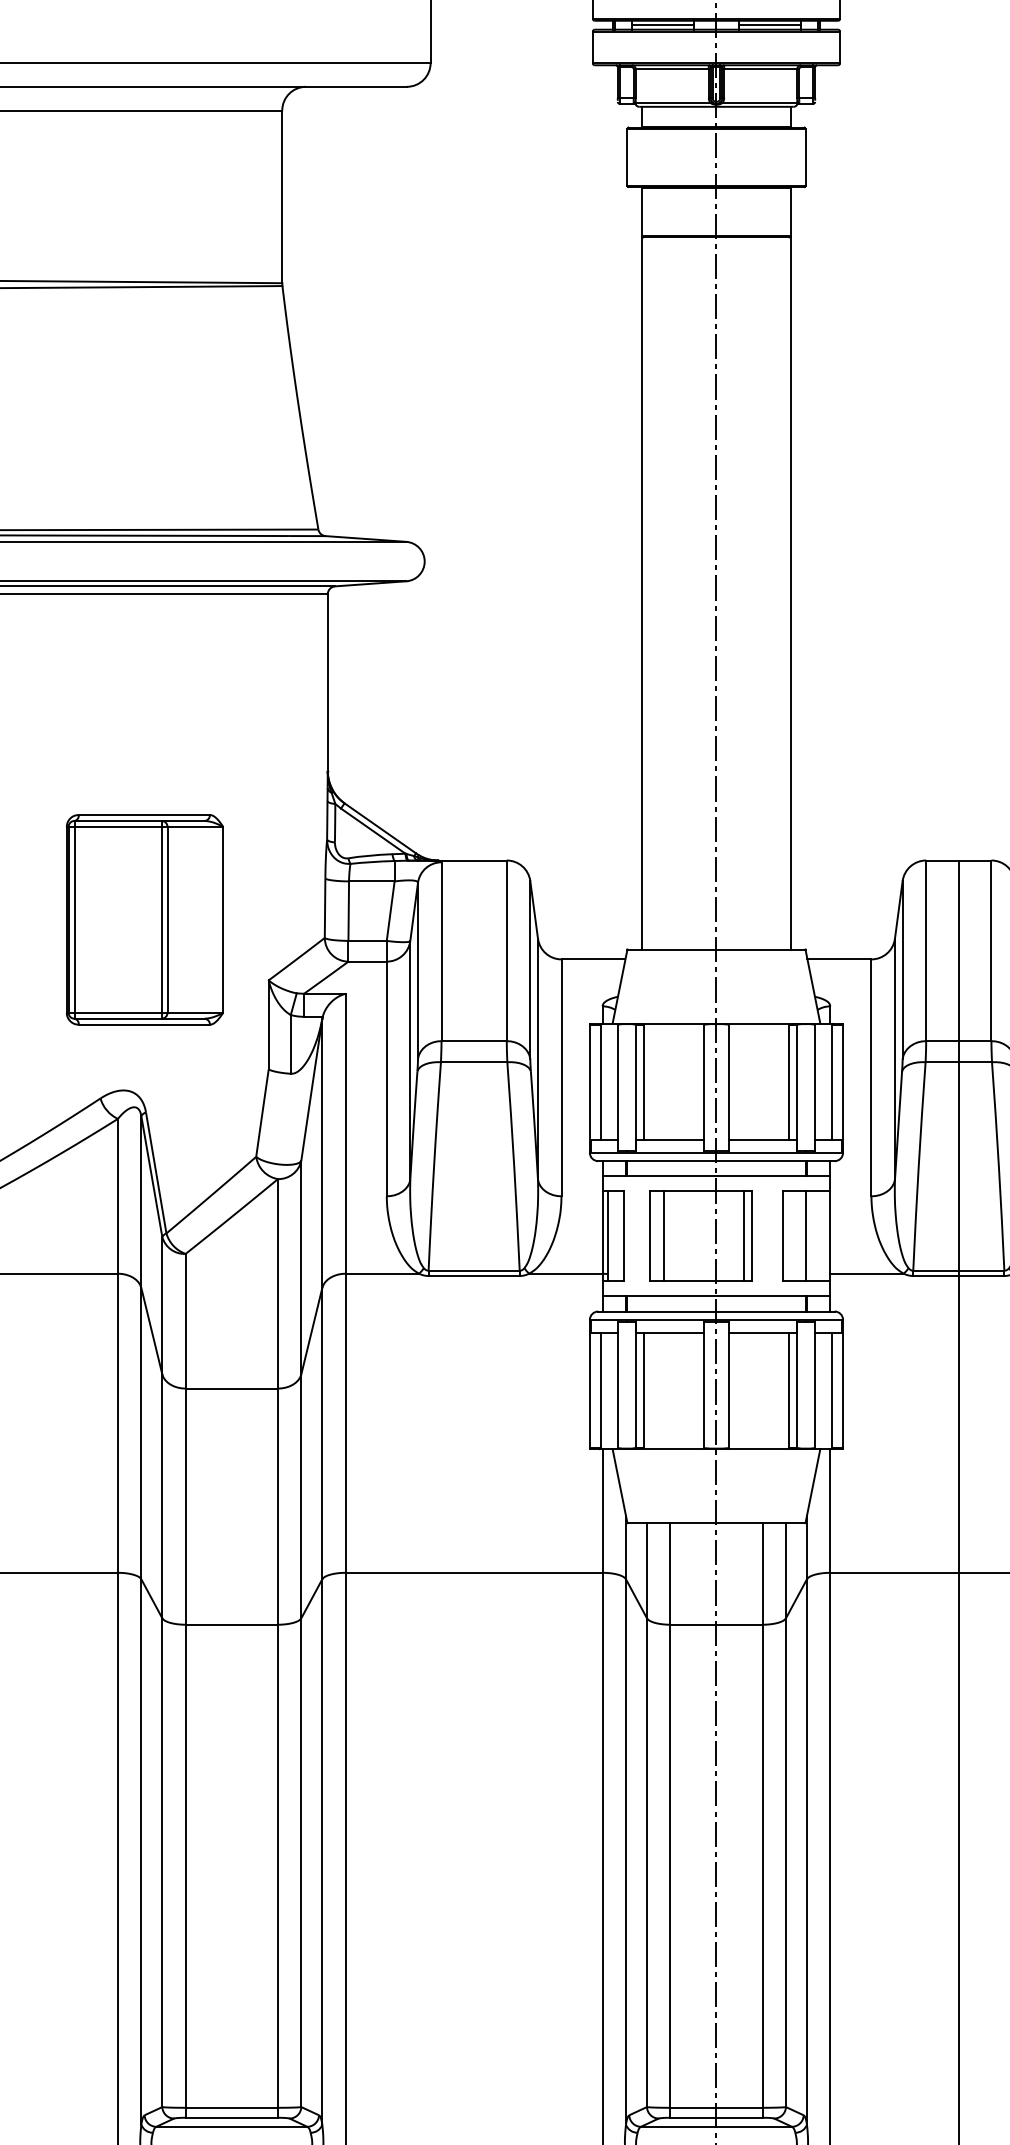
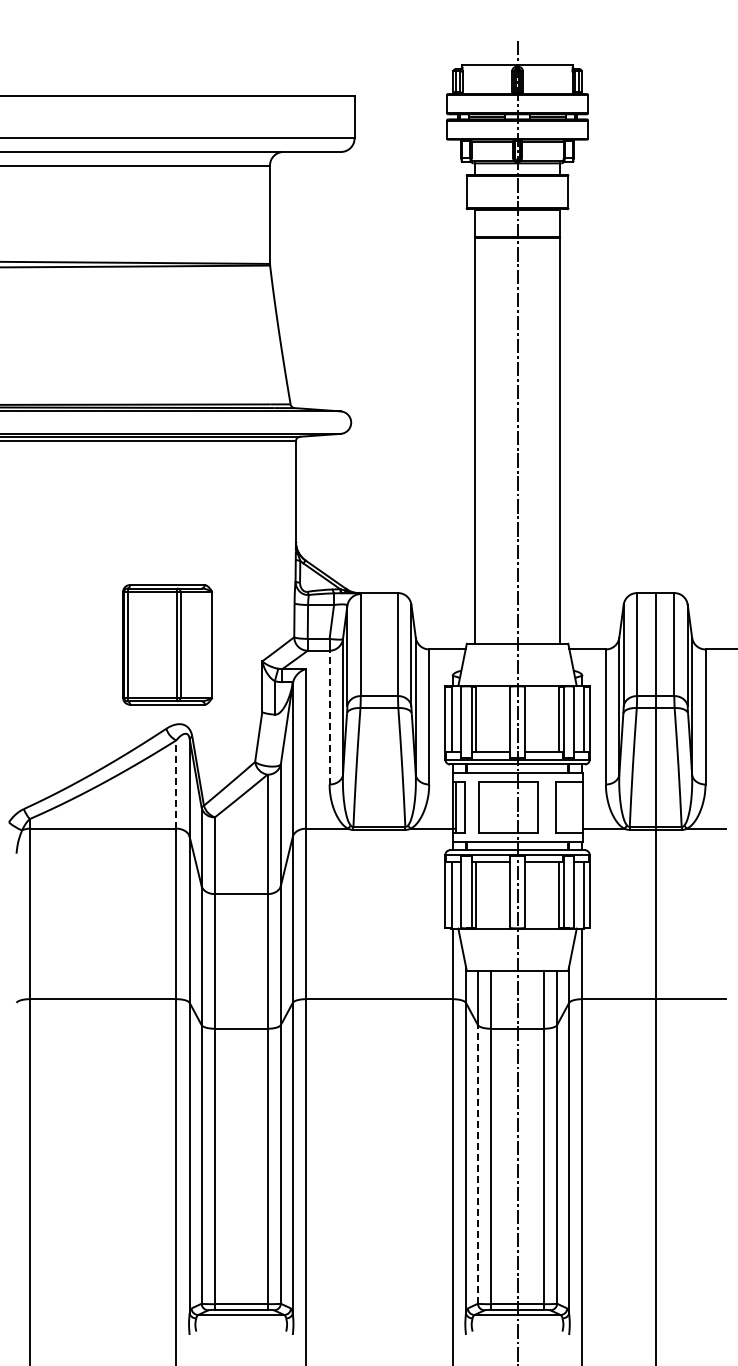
part: (144, 919) -> (167, 644), moved
line: (386, 1078) -> (329, 717), solid -> dashed
line: (118, 1196) -> (176, 784), solid -> dashed
line: (663, 1236) -> (487, 807), removed
line: (744, 1236) -> (533, 807), removed
line: (805, 1236) -> (568, 807), removed
line: (646, 1861) -> (477, 1163), solid -> dashed

